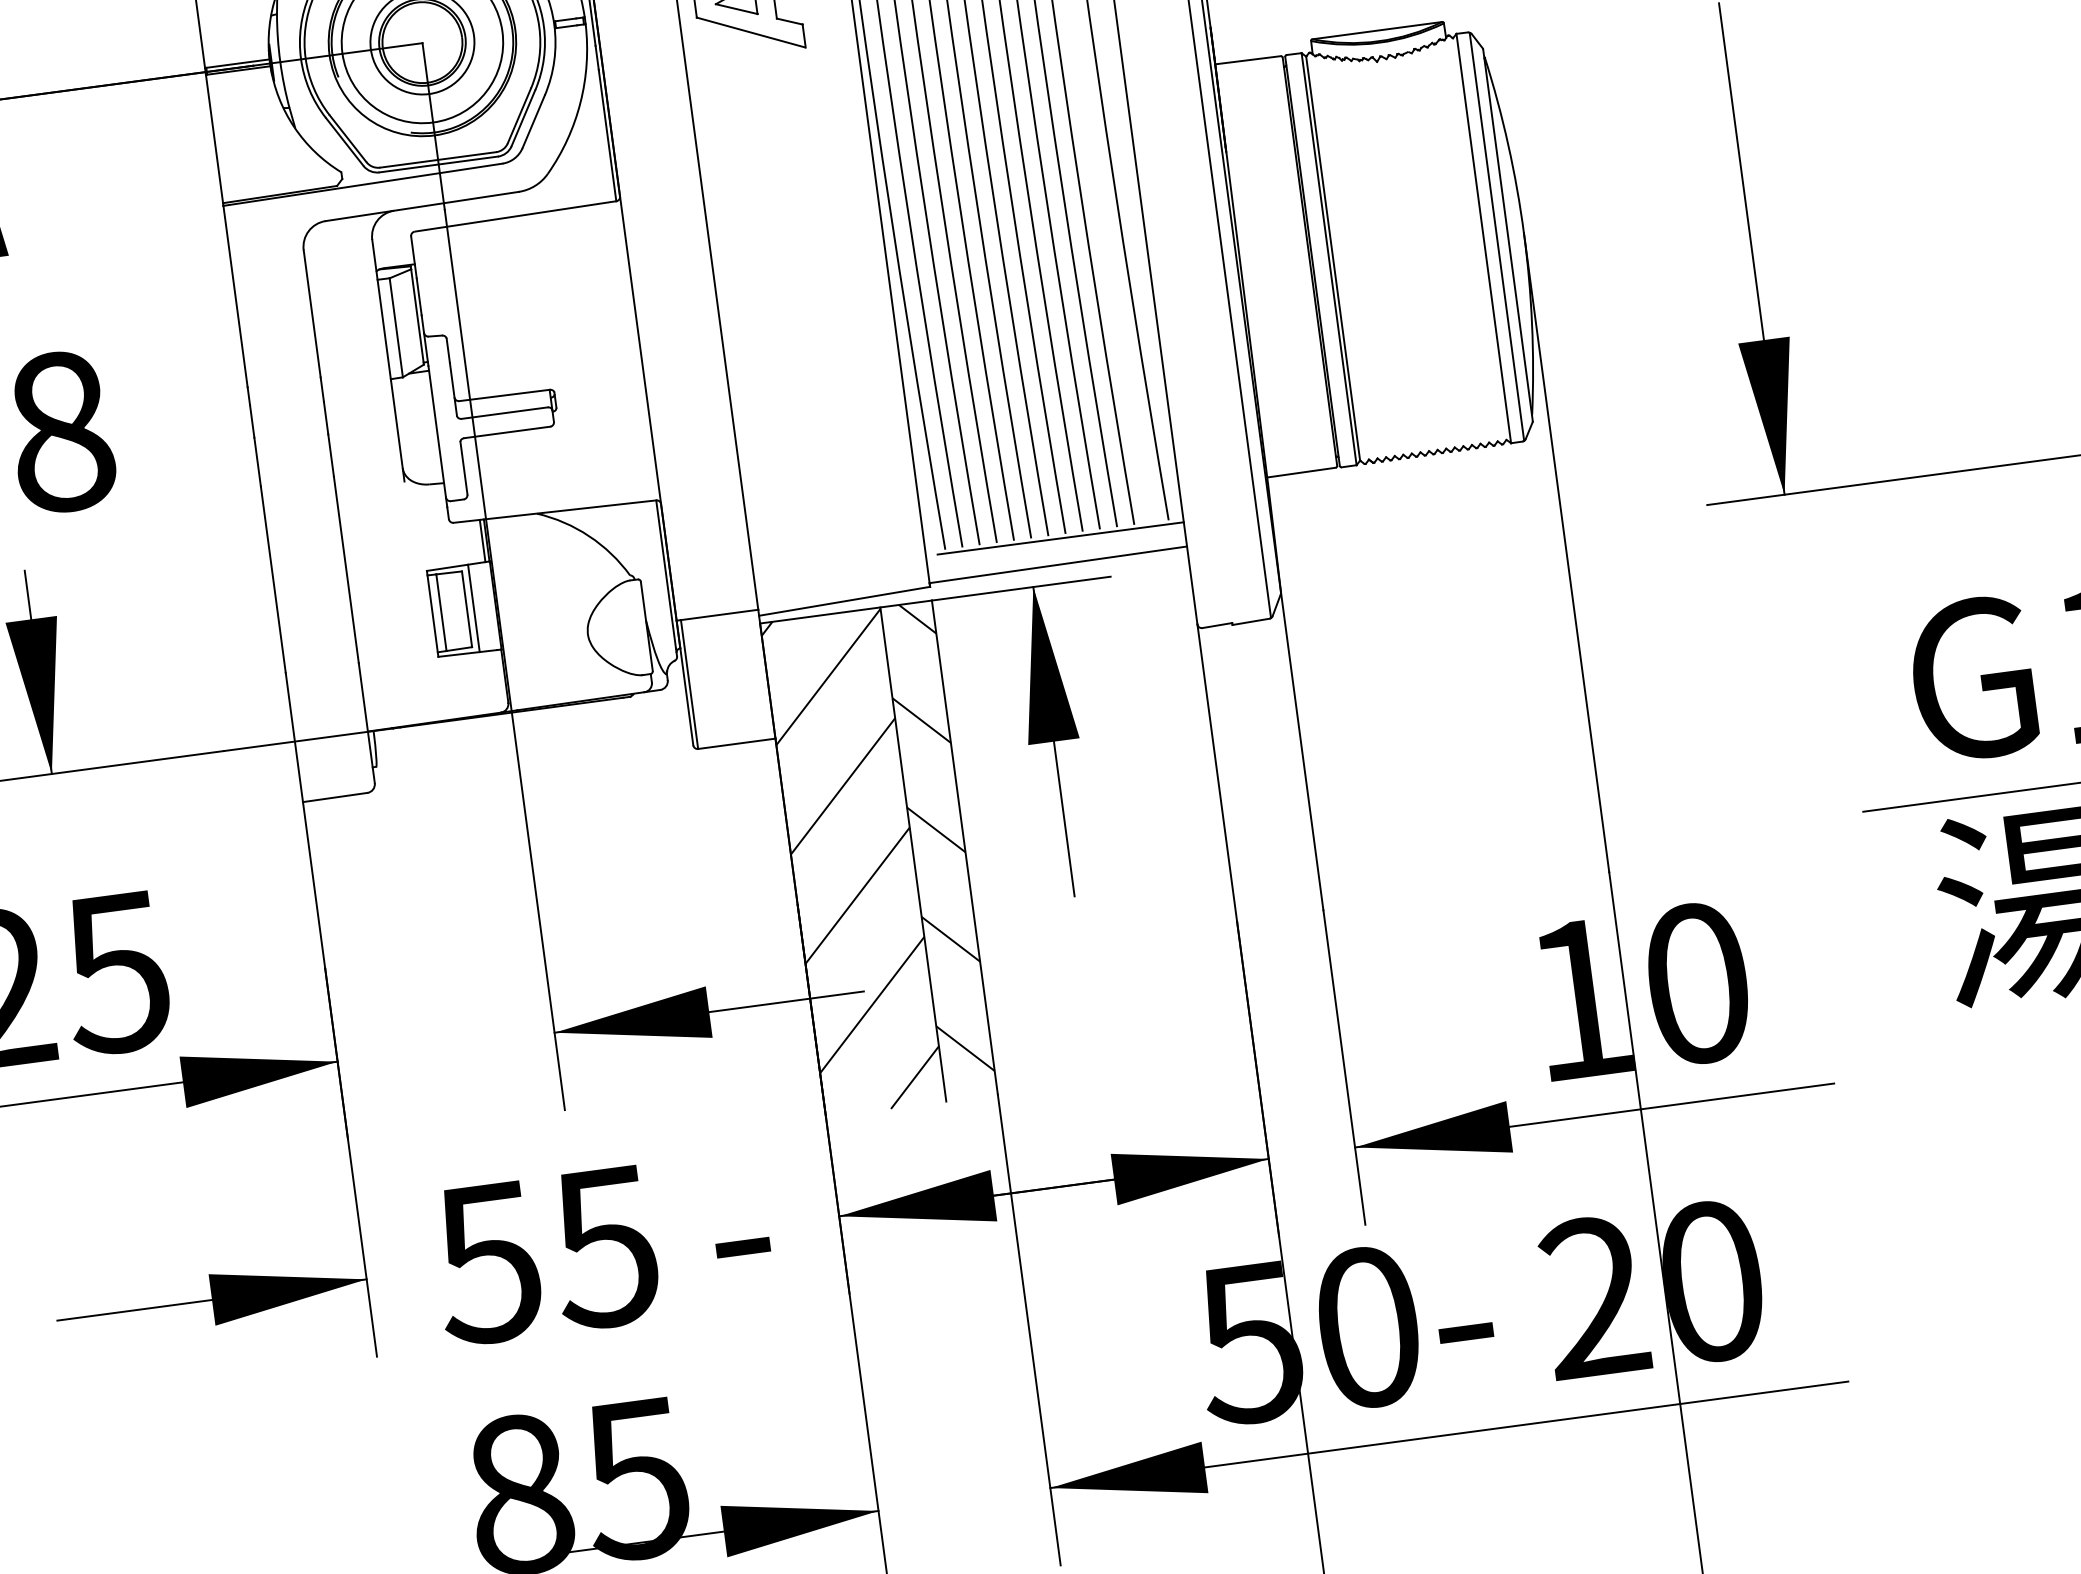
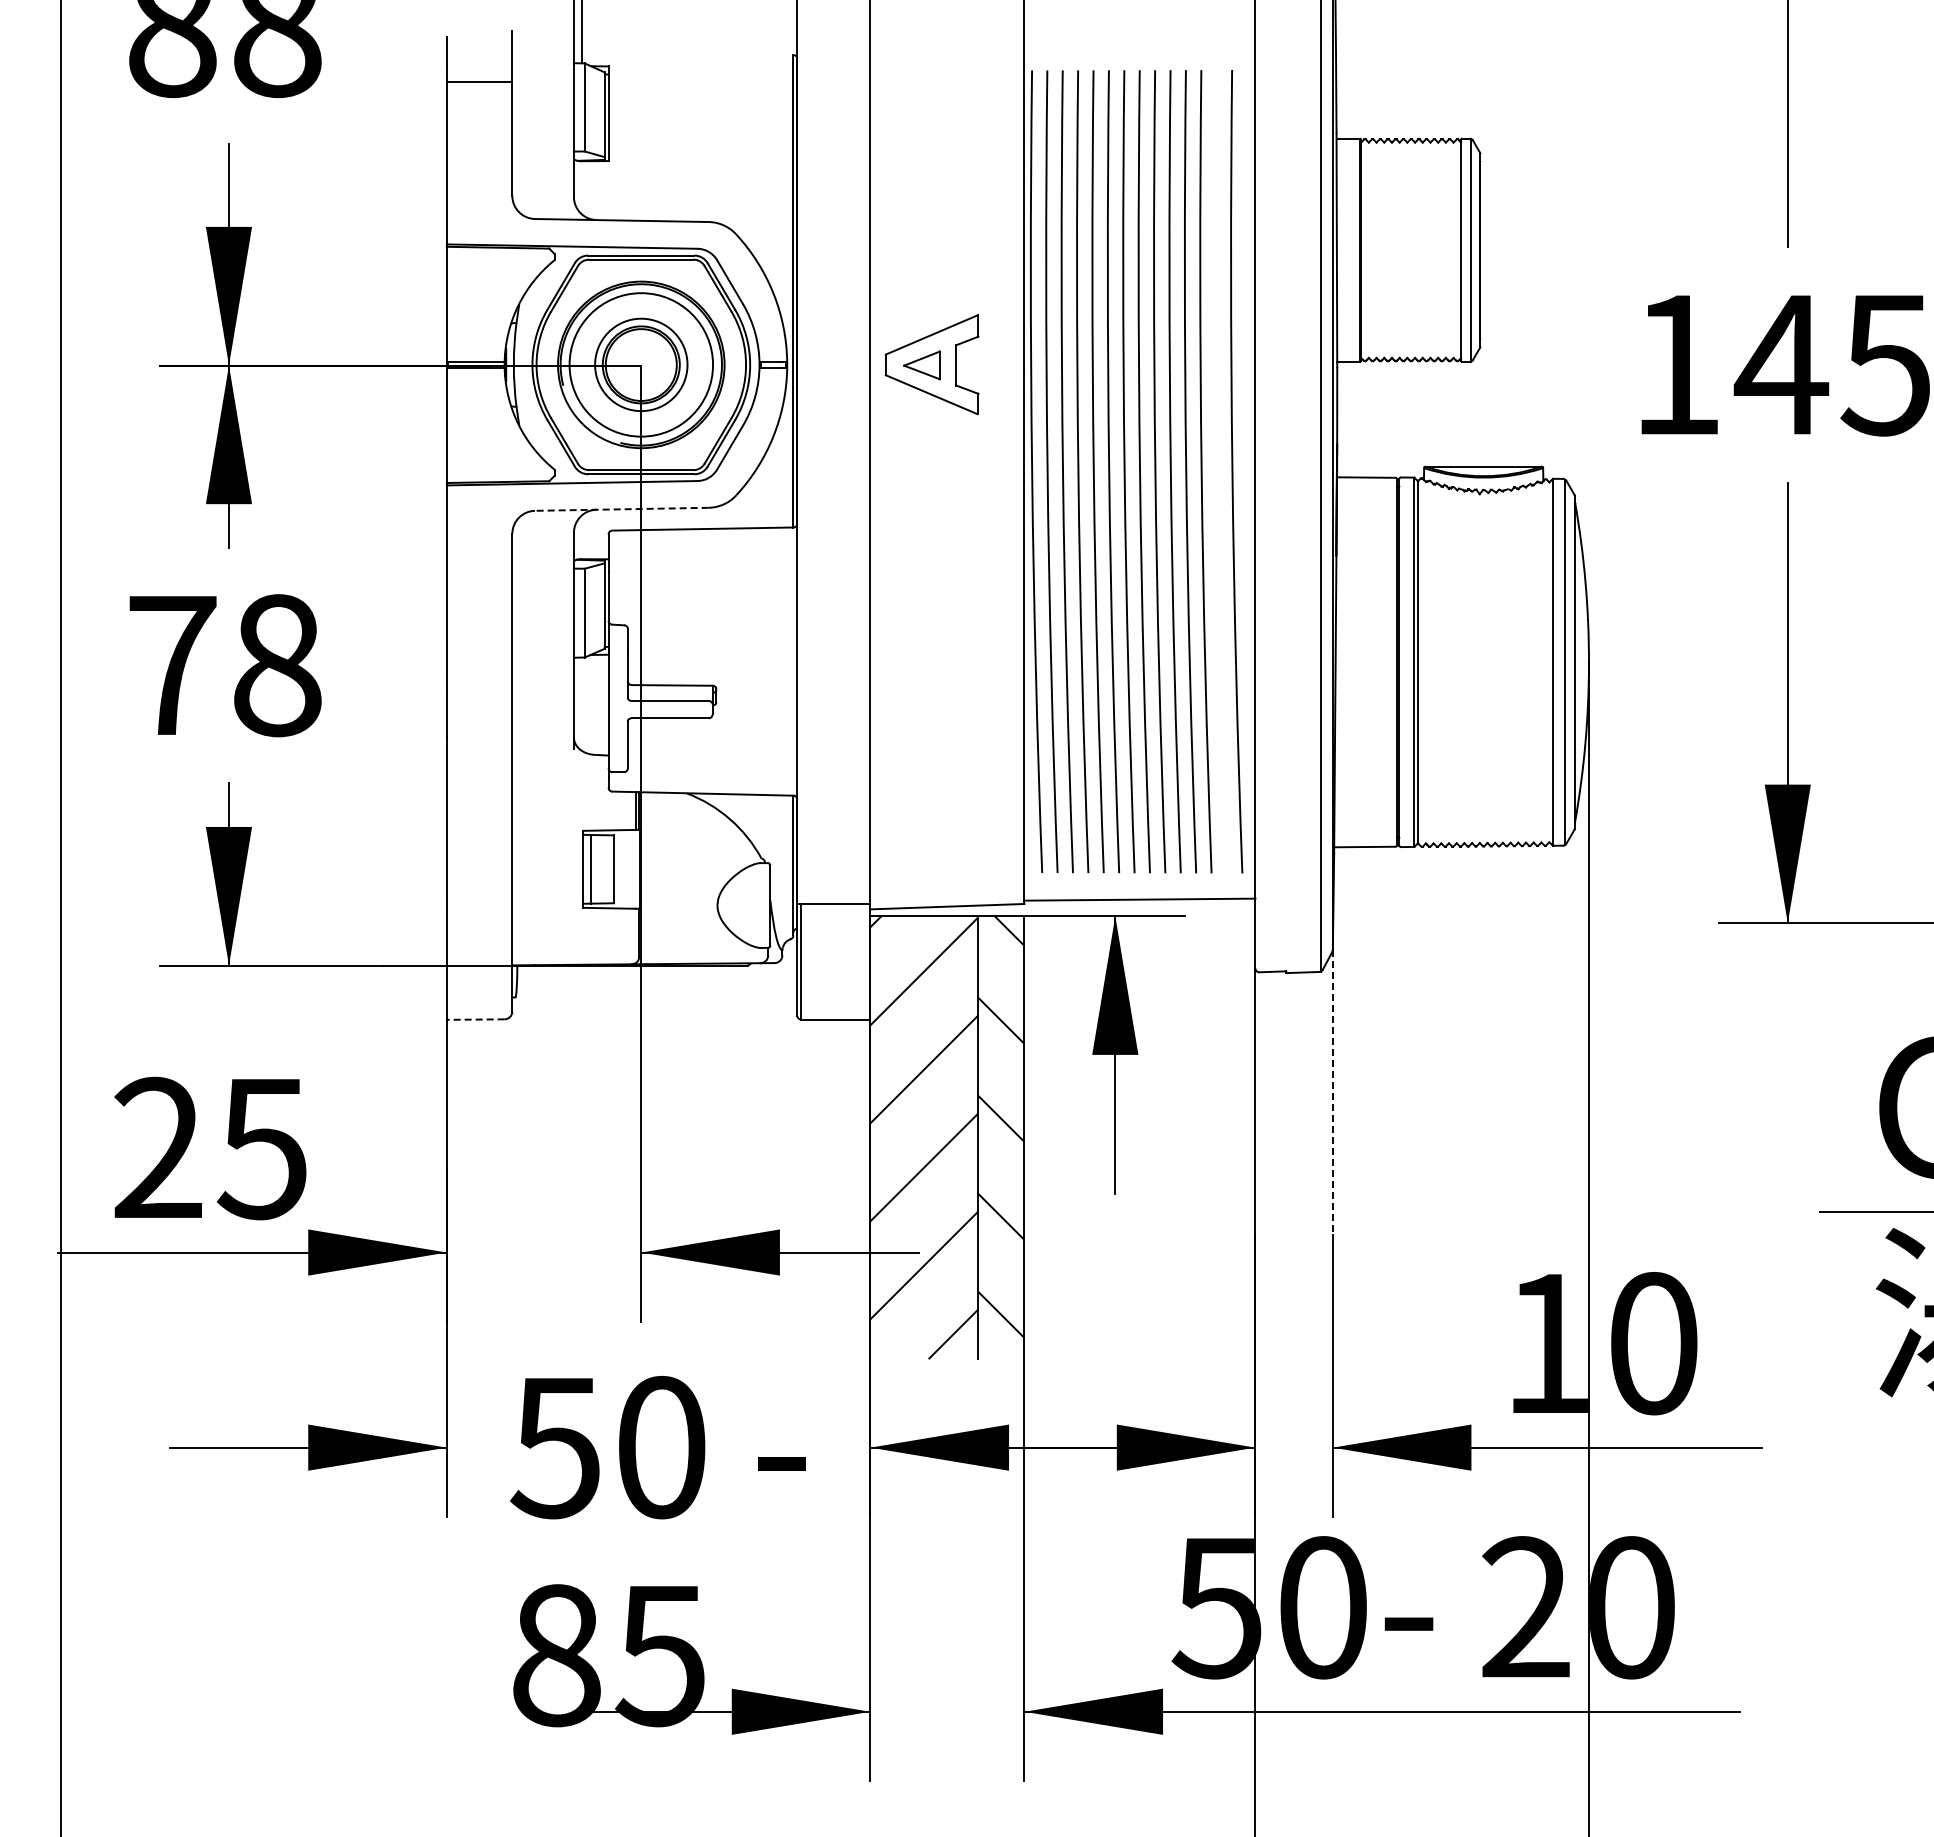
line: (421, 206) -> (621, 509), solid -> dashed
line: (1059, 538) -> (1144, 876), removed
line: (474, 608) -> (620, 869), removed
line: (1301, 752) -> (1332, 1093), solid -> dashed
line: (334, 797) -> (475, 1019), solid -> dashed
text: (604, 1247) -> (660, 1447), 55 -> 50

